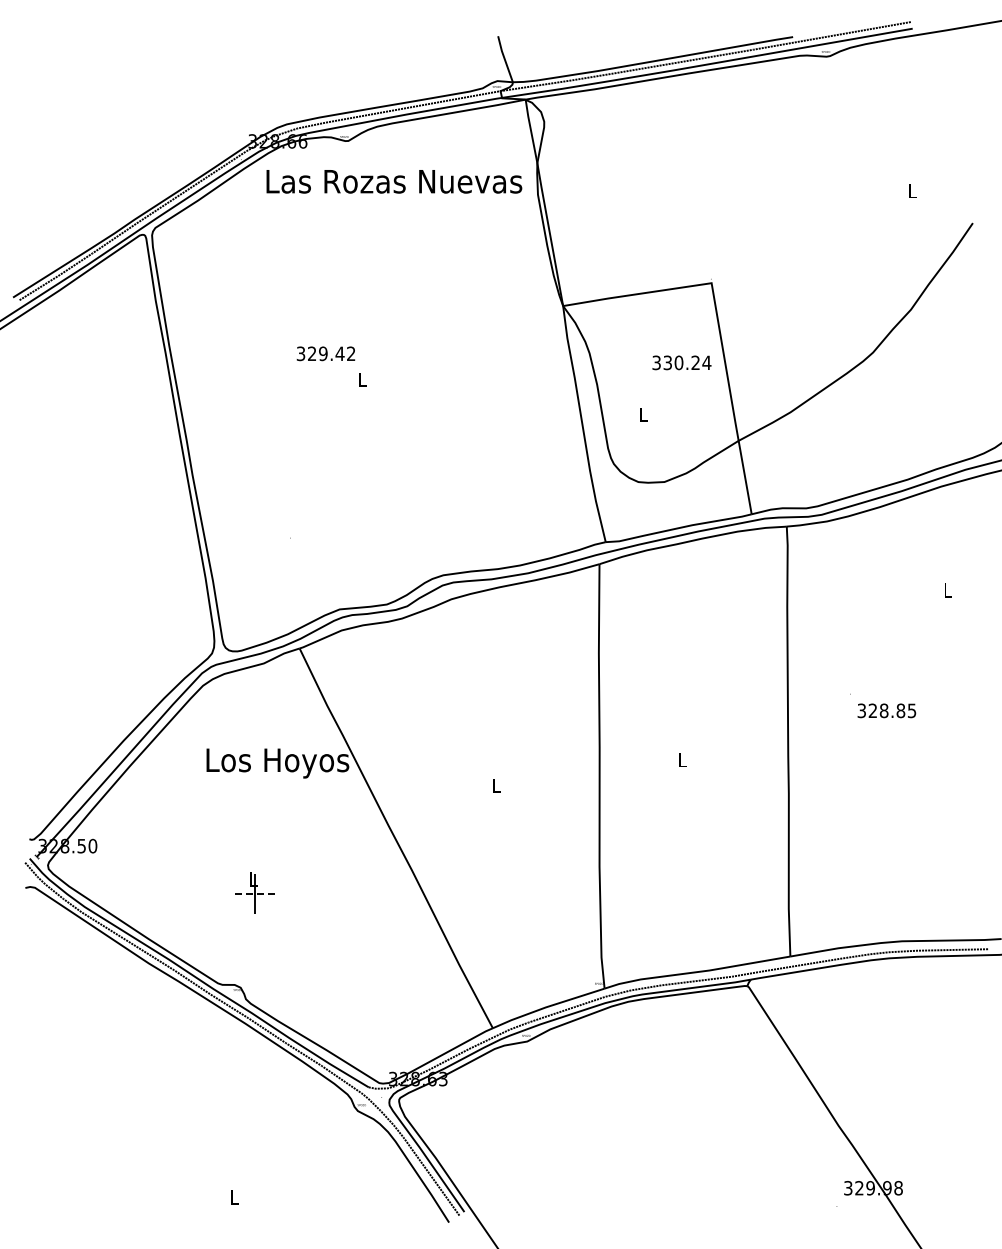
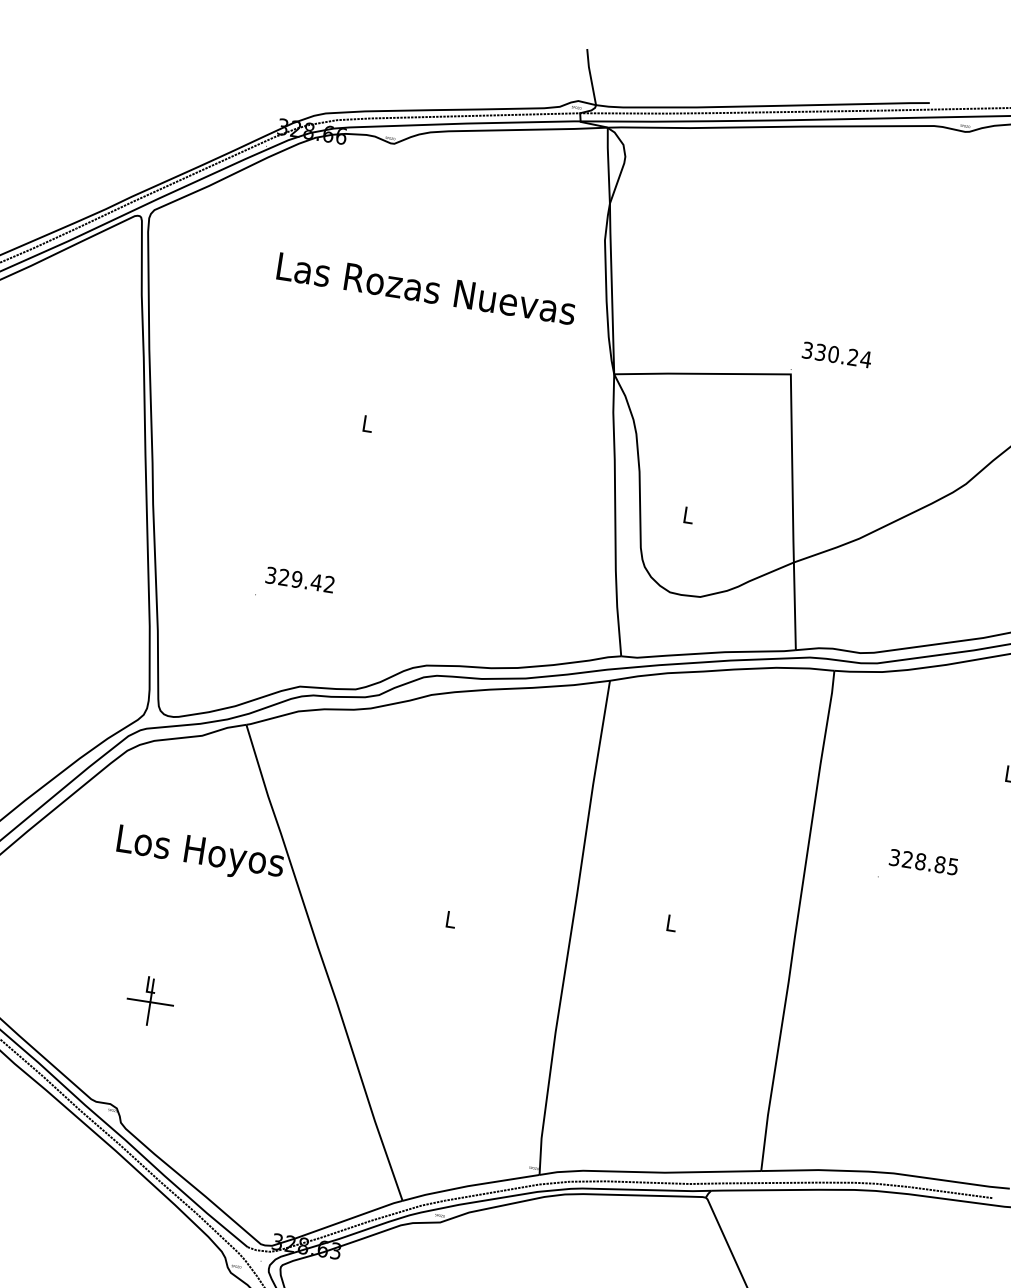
text: (394, 181) -> (426, 288), moved
text: (325, 353) -> (299, 579), moved
text: (681, 362) -> (836, 354), moved
text: (886, 710) -> (923, 861), moved
line: (255, 894) -> (150, 1002), dashed -> solid

